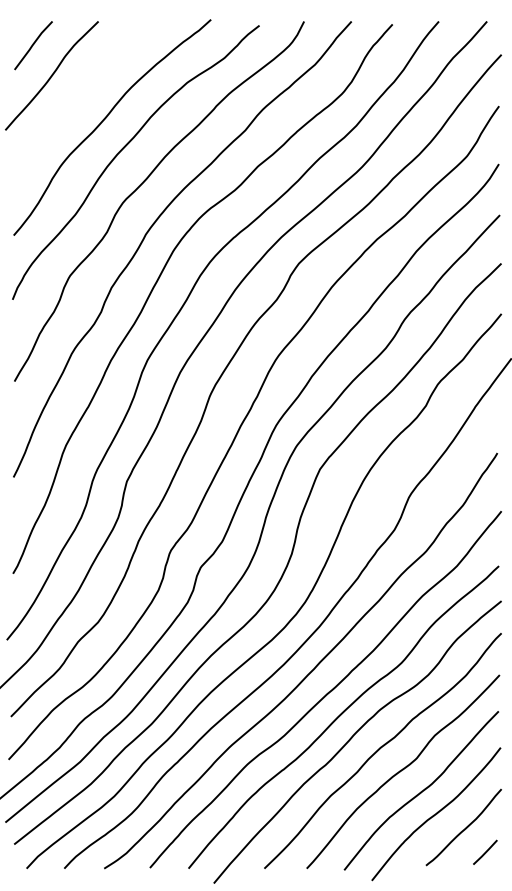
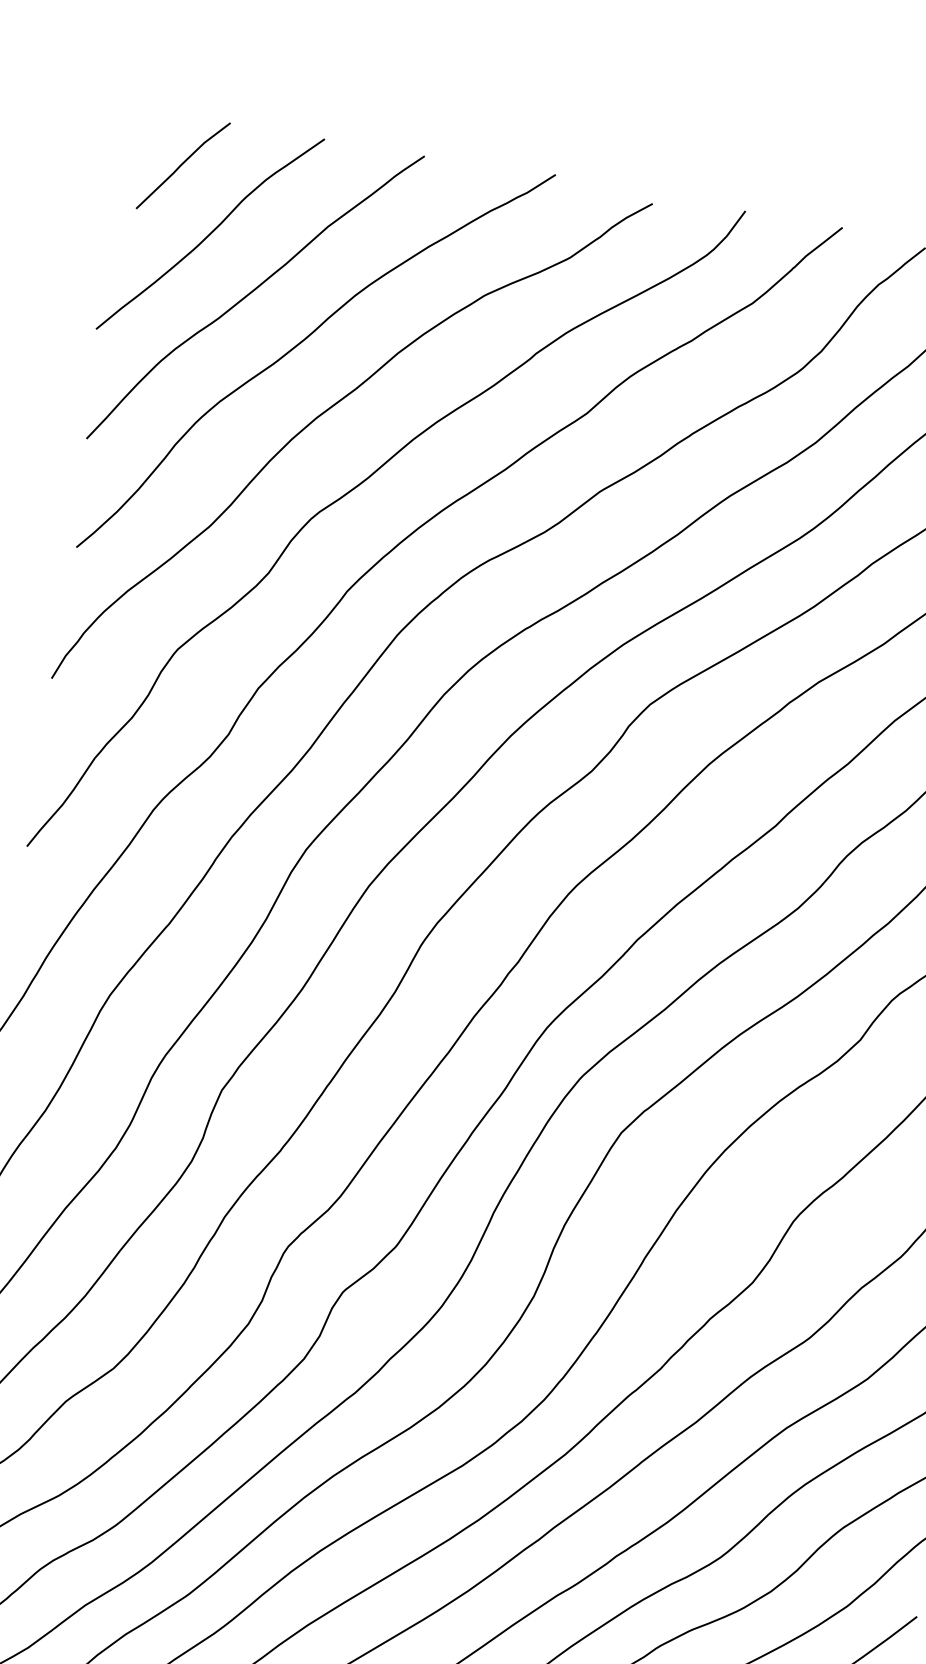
curve: (77, 100) -> (254, 293), added

